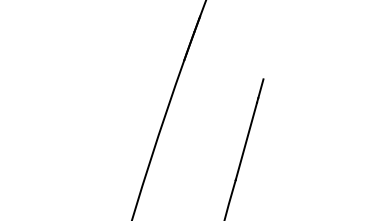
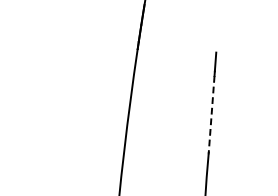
line: (246, 141) -> (211, 114), solid -> dashed

